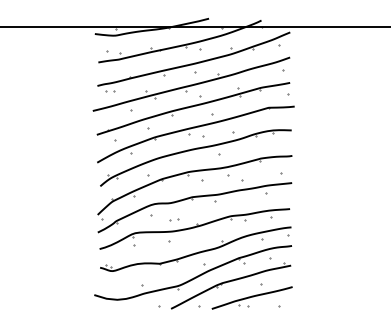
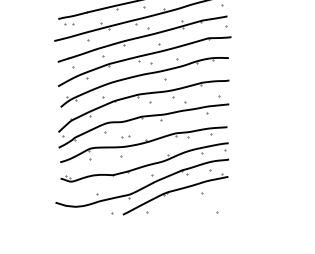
part: (251, 297) -> (193, 204), removed

